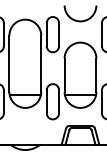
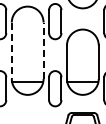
line: (41, 63) -> (43, 50), solid -> dashed
line: (9, 64) -> (11, 51), solid -> dashed

